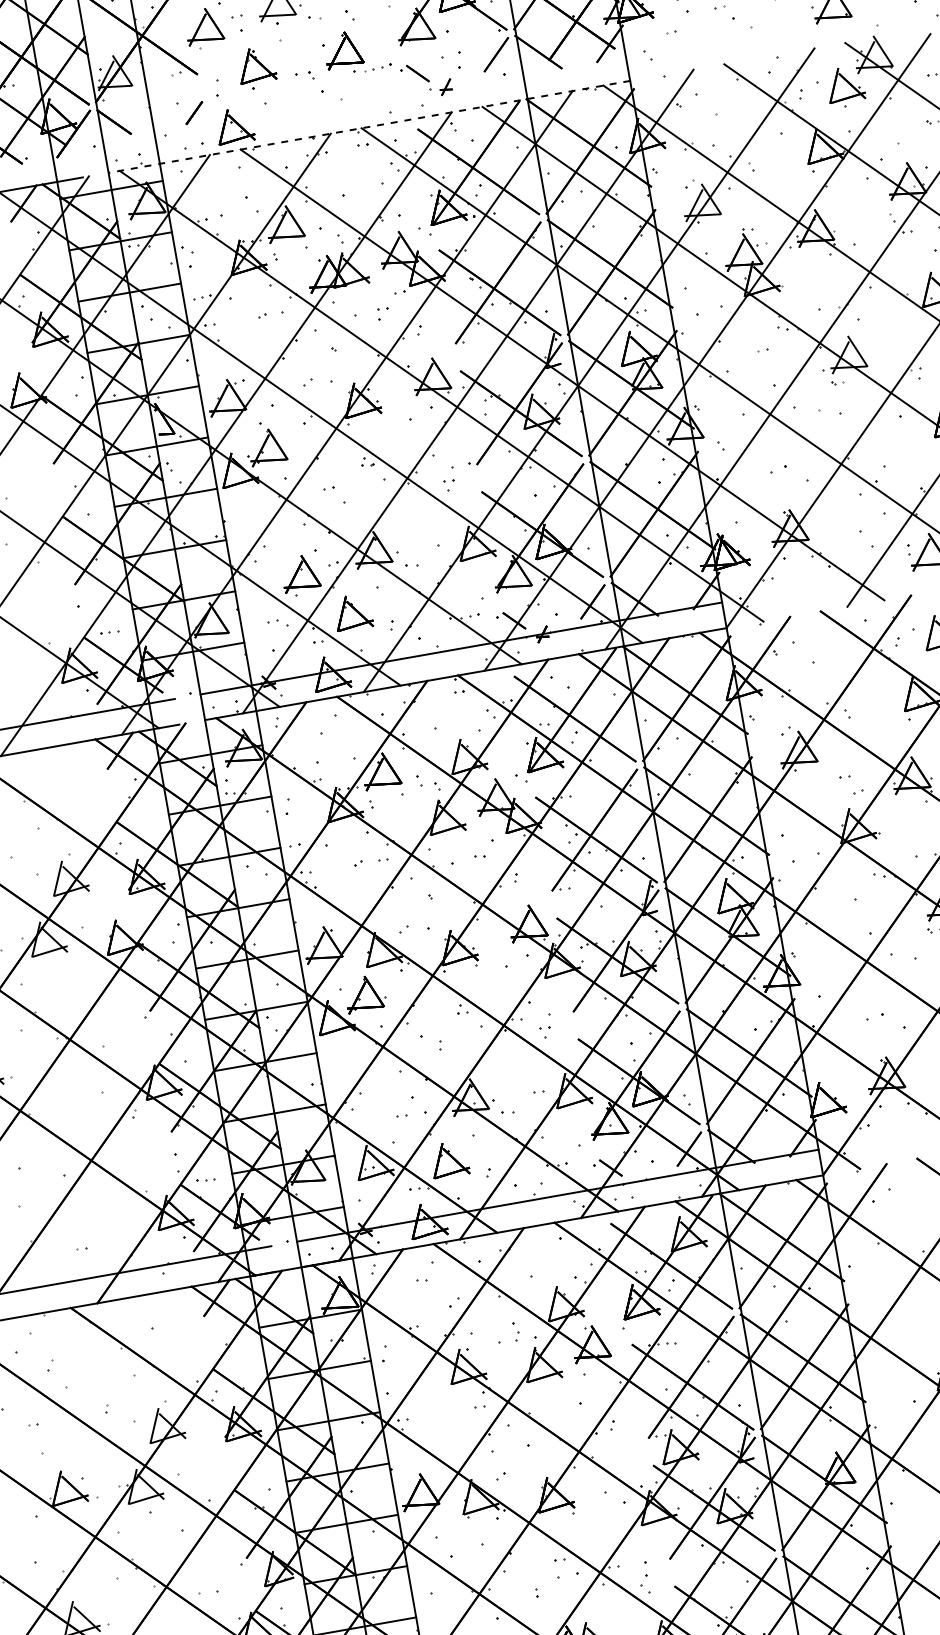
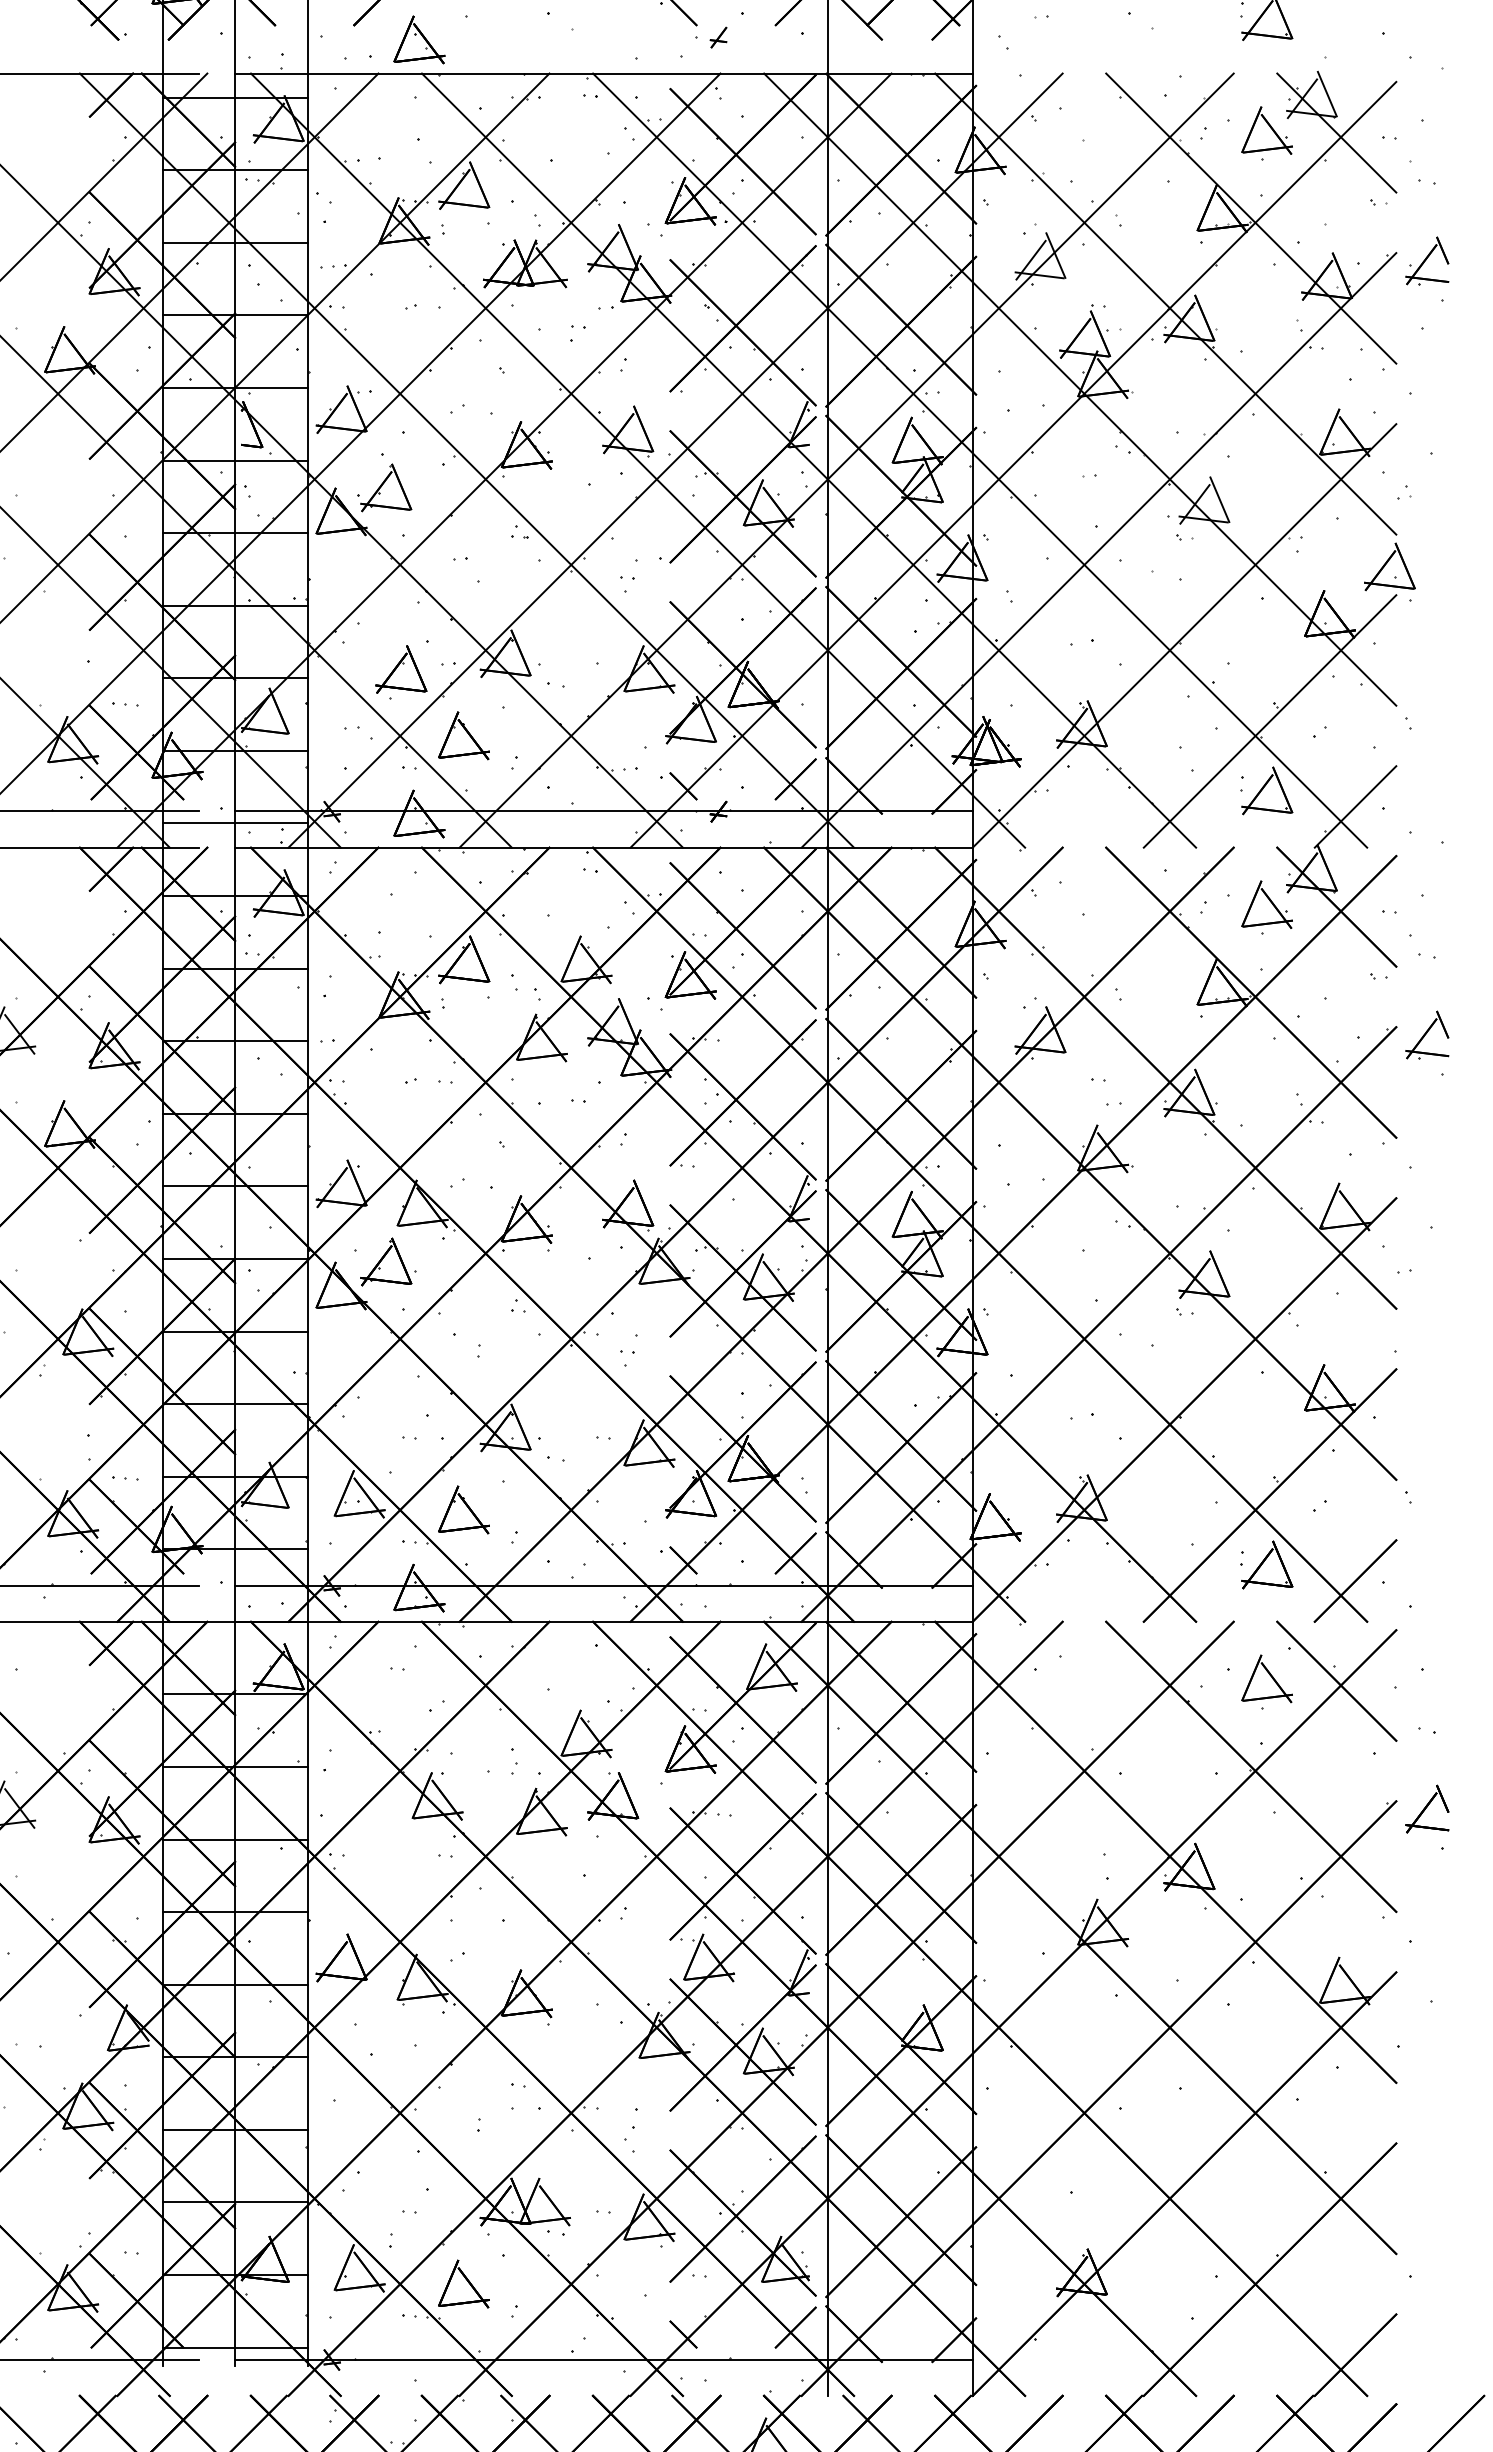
line: (369, 126) -> (604, 73), dashed -> solid
line: (201, 703) -> (234, 823), added

